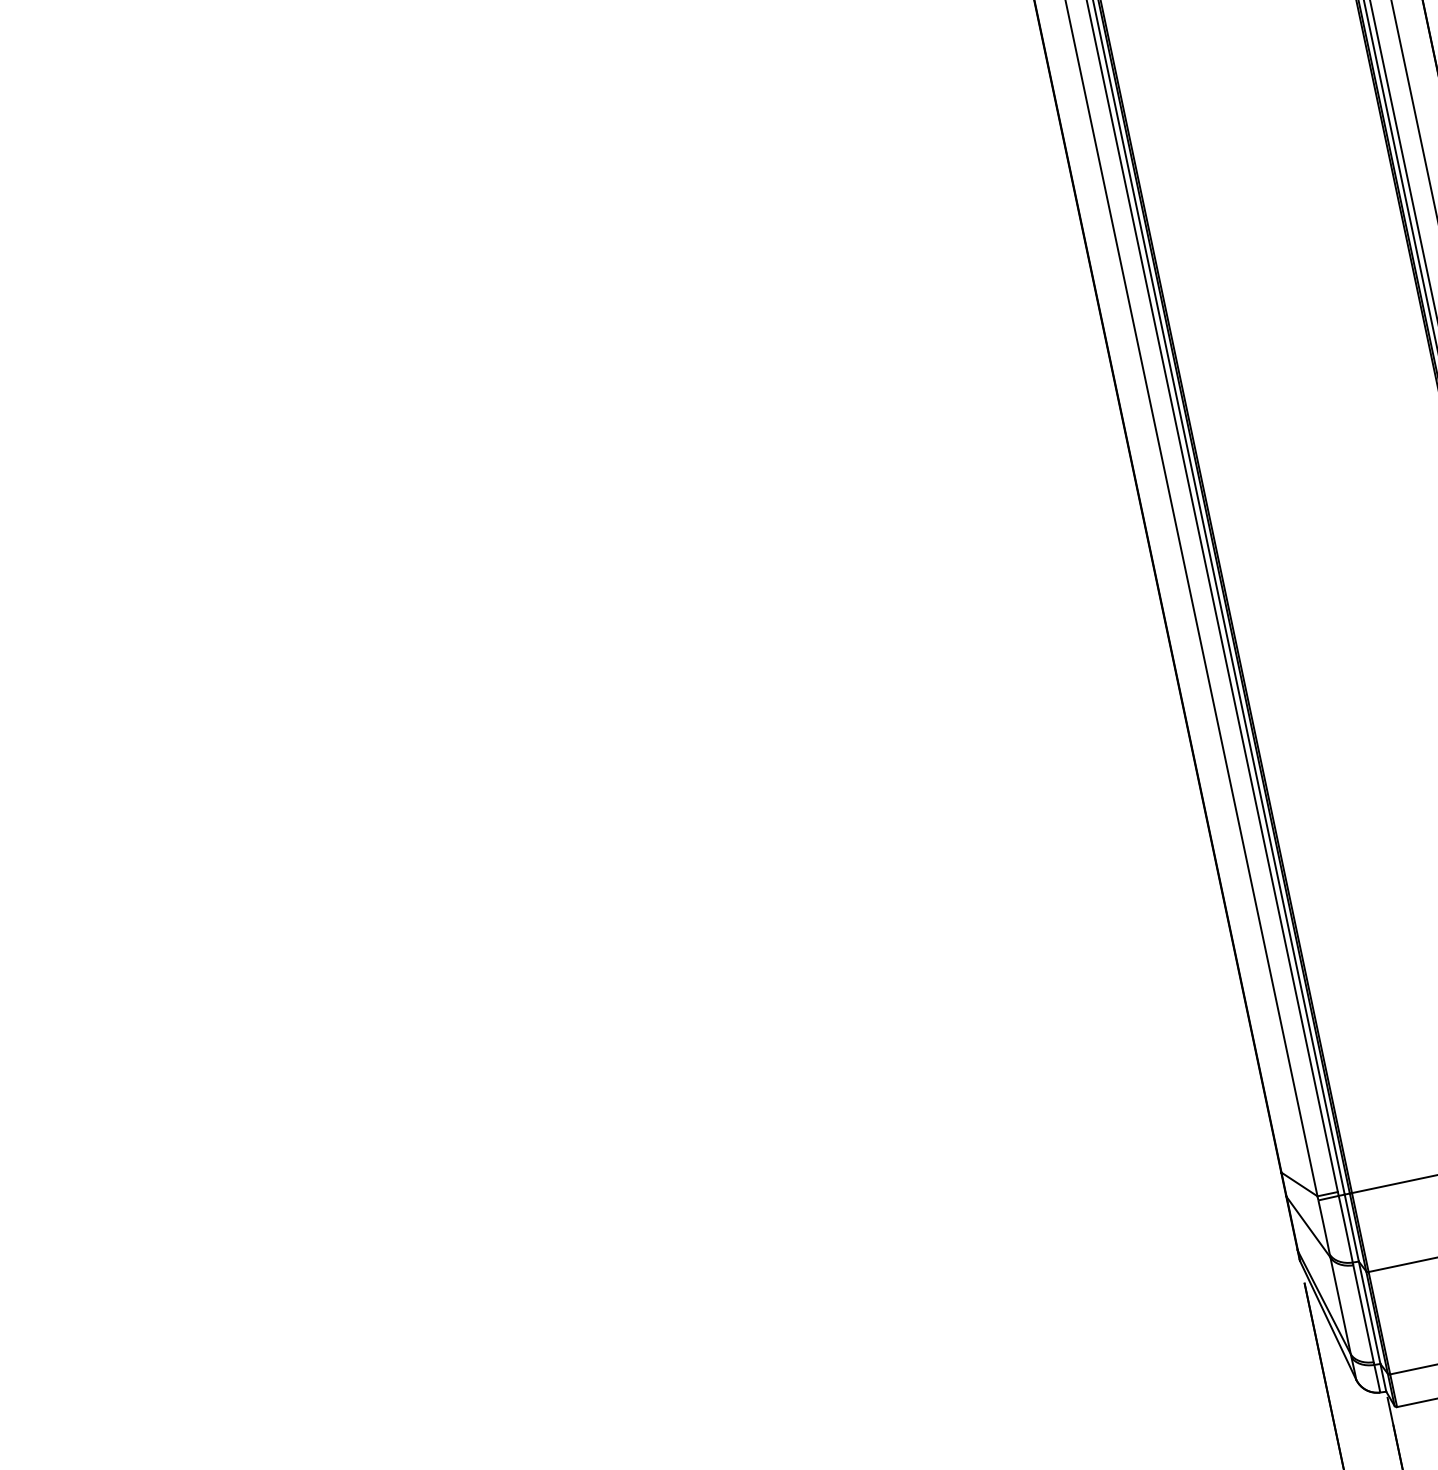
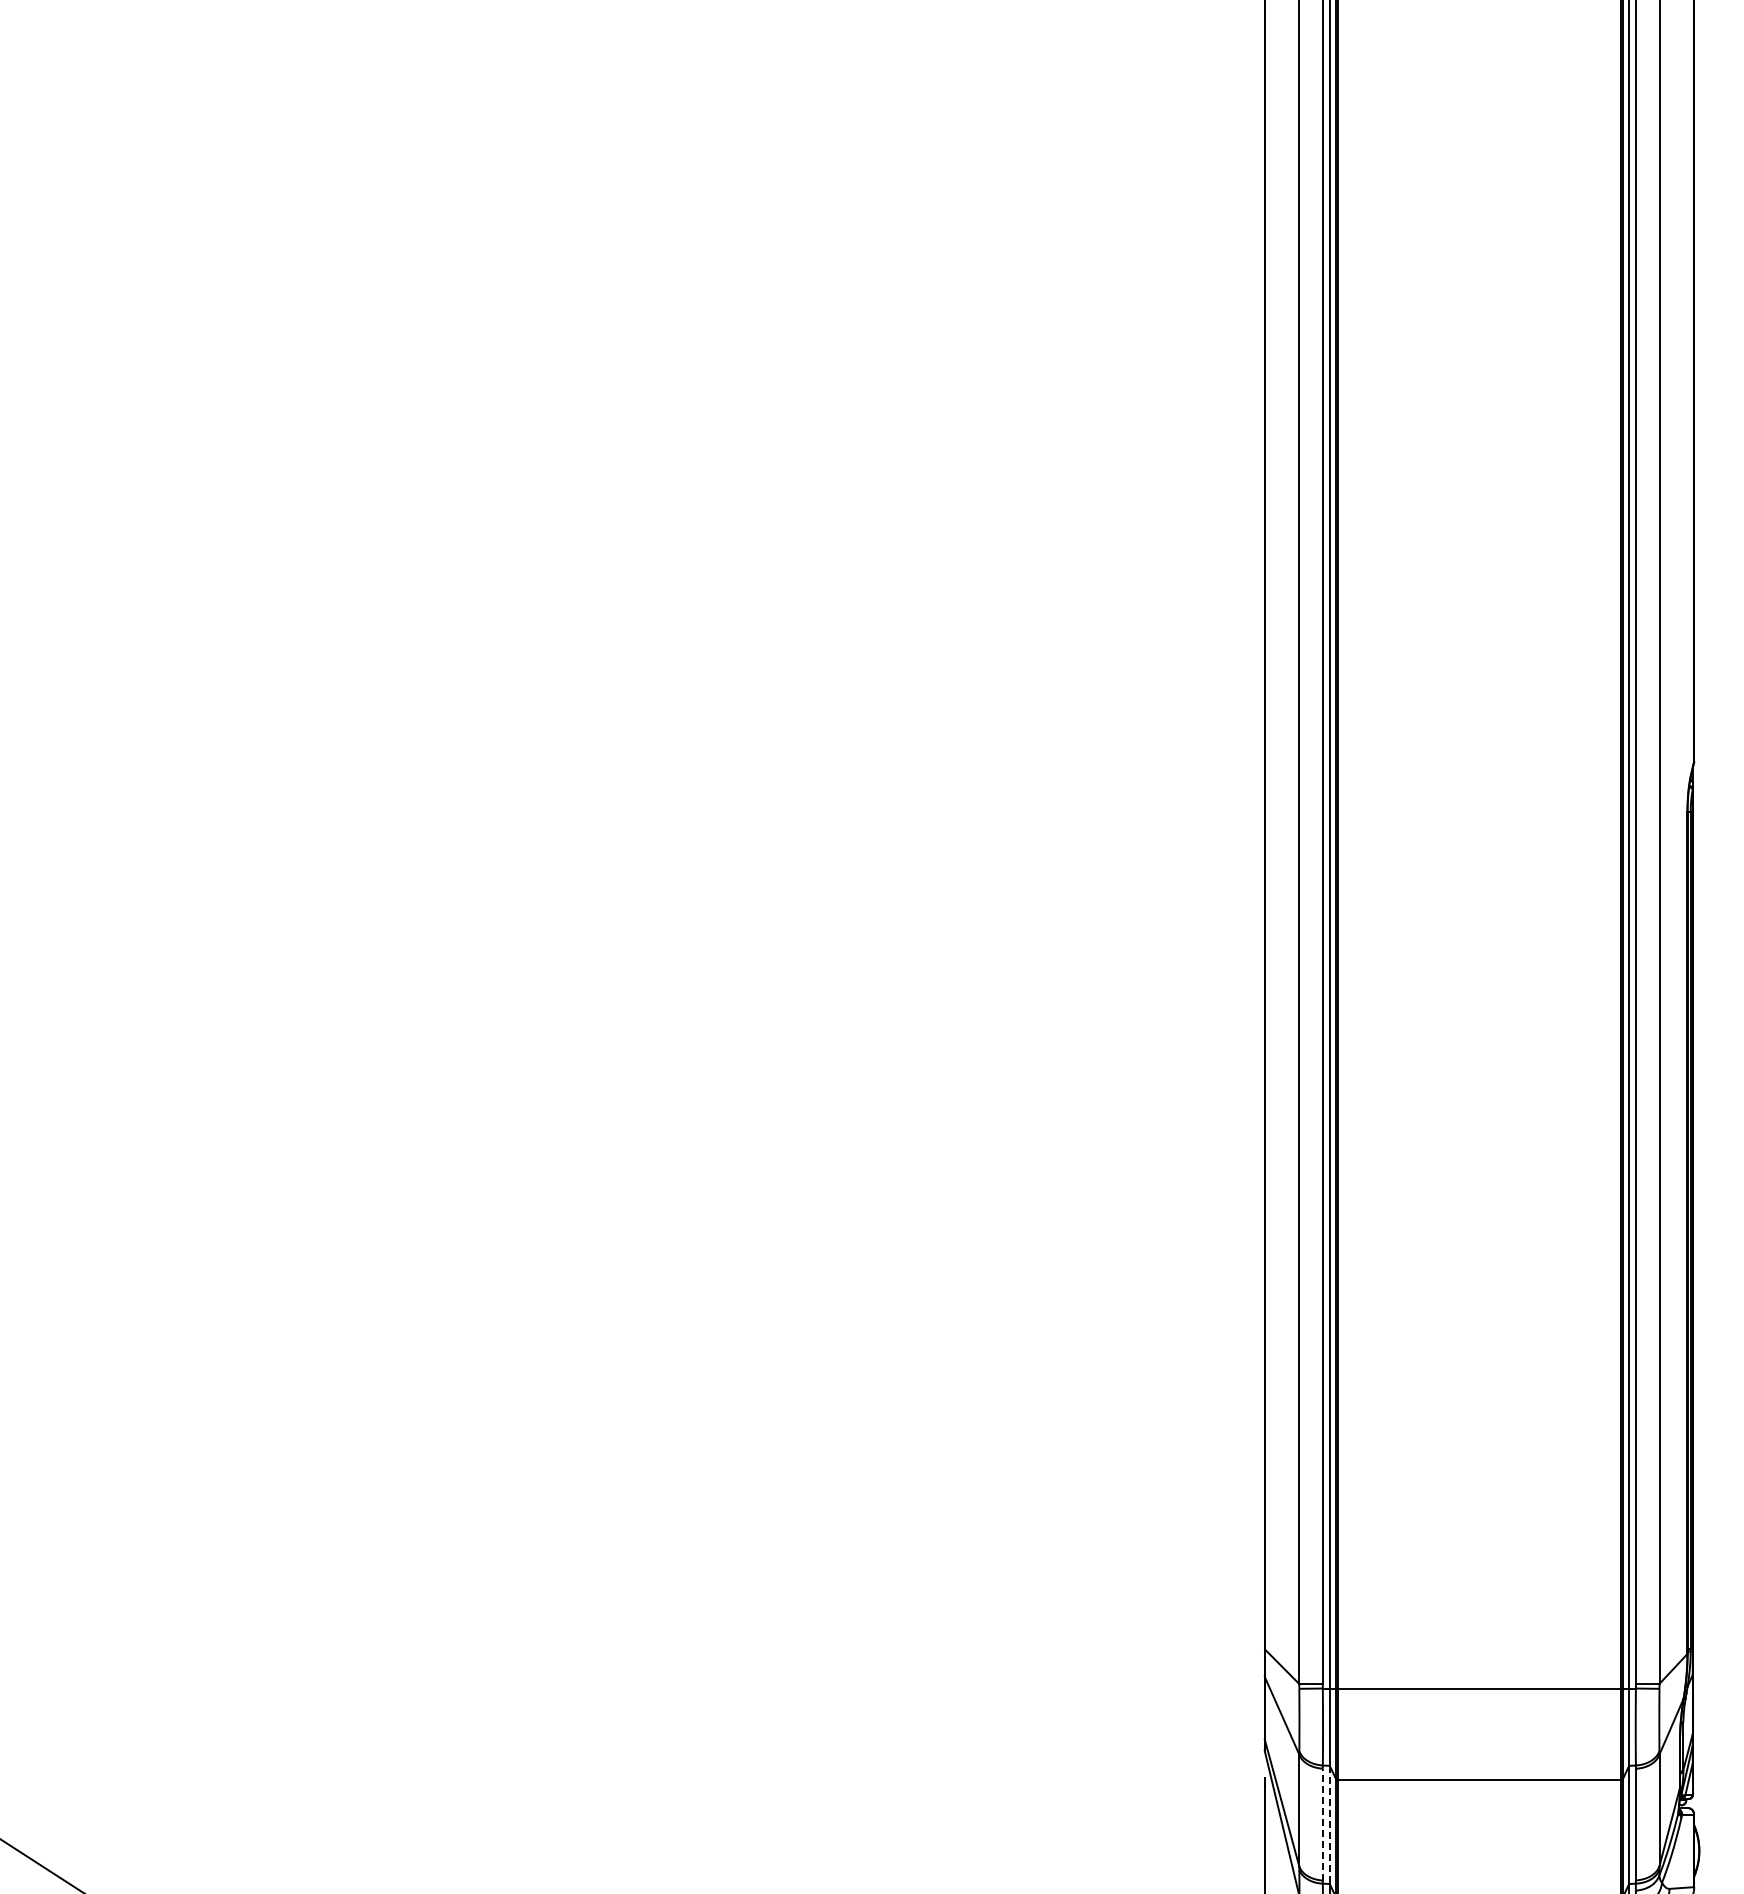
line: (1363, 1313) -> (1322, 1824), solid -> dashed
line: (1369, 1313) -> (1329, 1825), solid -> dashed

